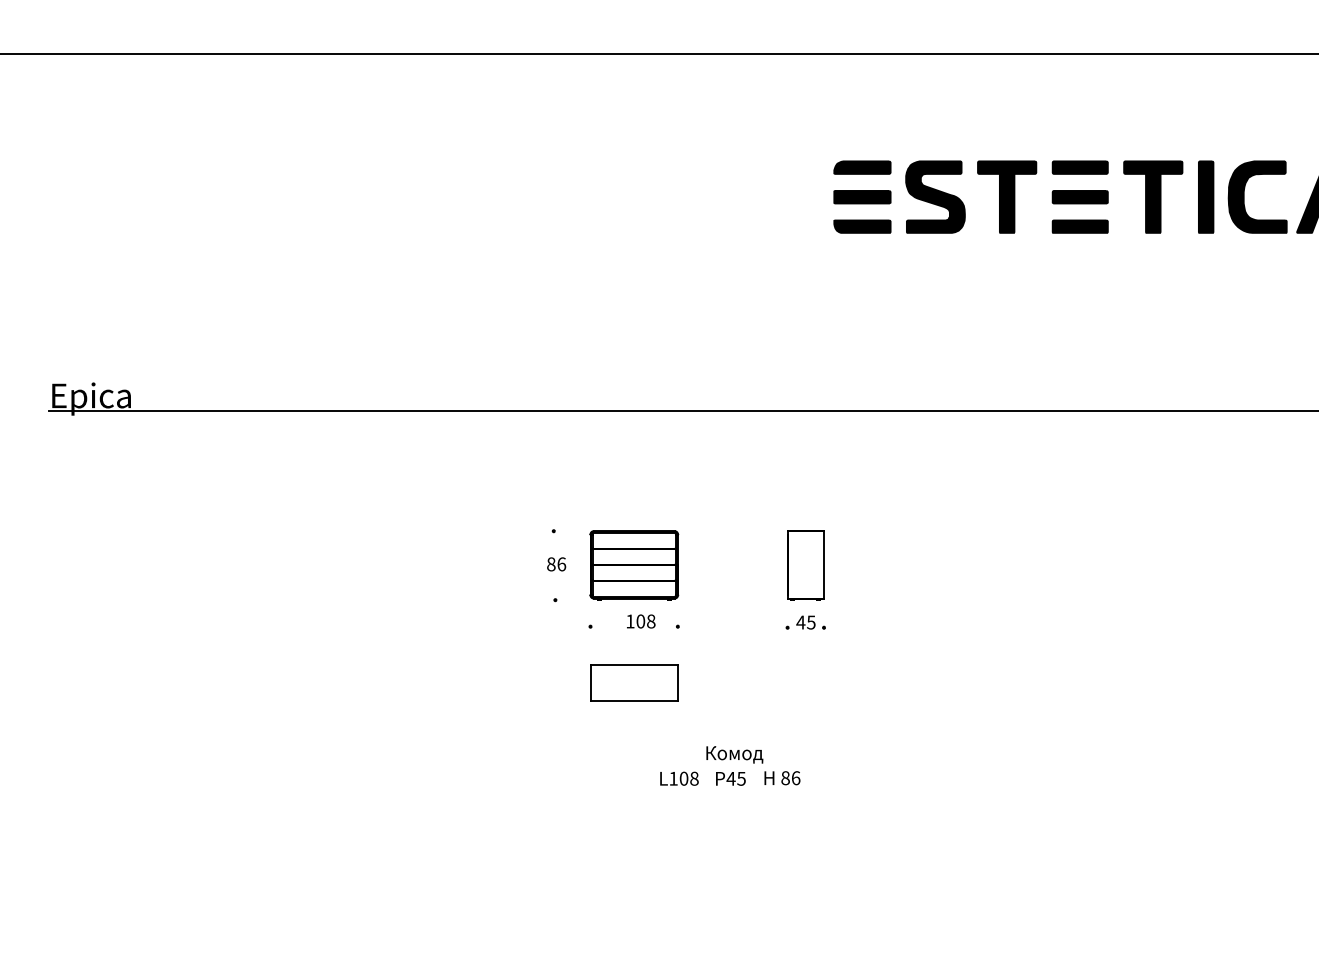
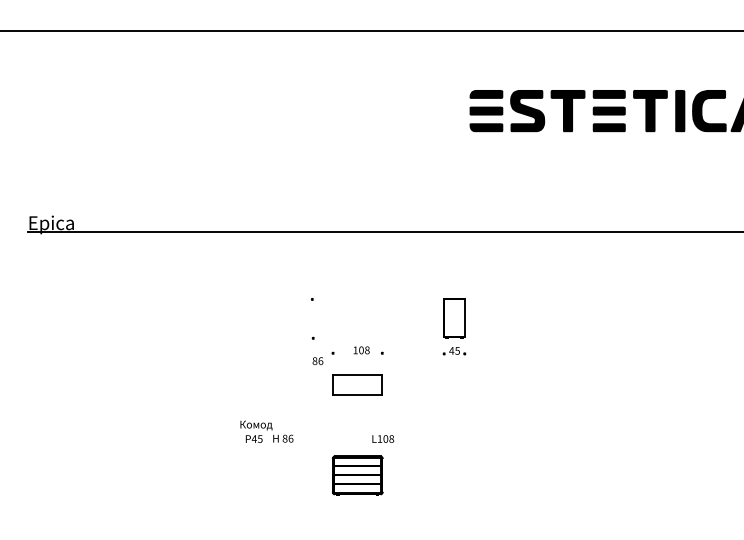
text: (555, 563) -> (317, 360), moved
part: (633, 565) -> (357, 475), moved
text: (752, 765) -> (266, 431), moved

